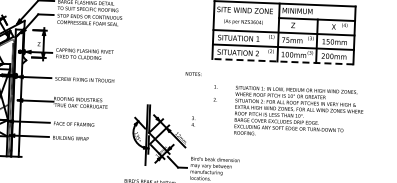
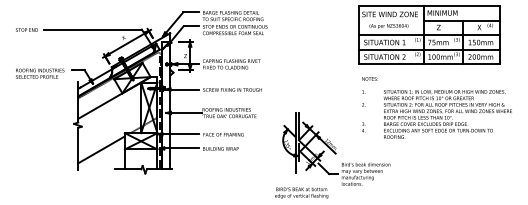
line: (282, 61) -> (429, 64), dashed -> solid
text: (193, 73) -> (369, 78), moved
text: (193, 121) -> (363, 127), moved

